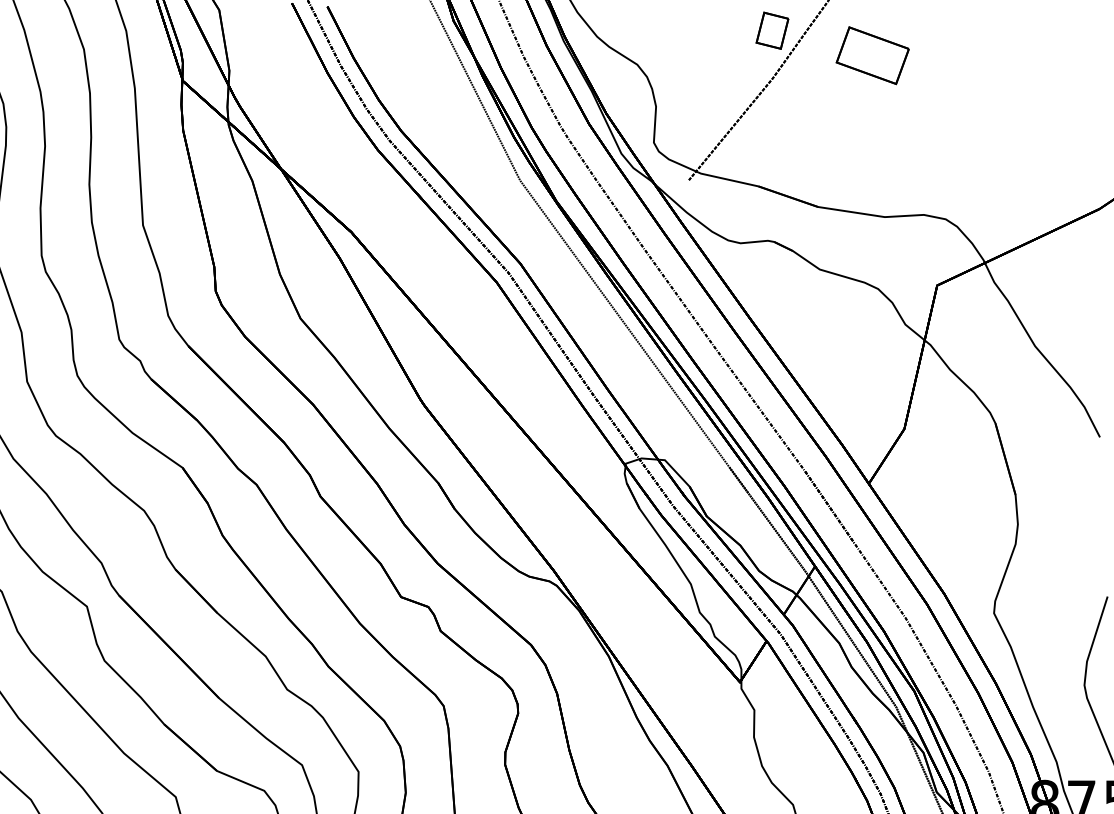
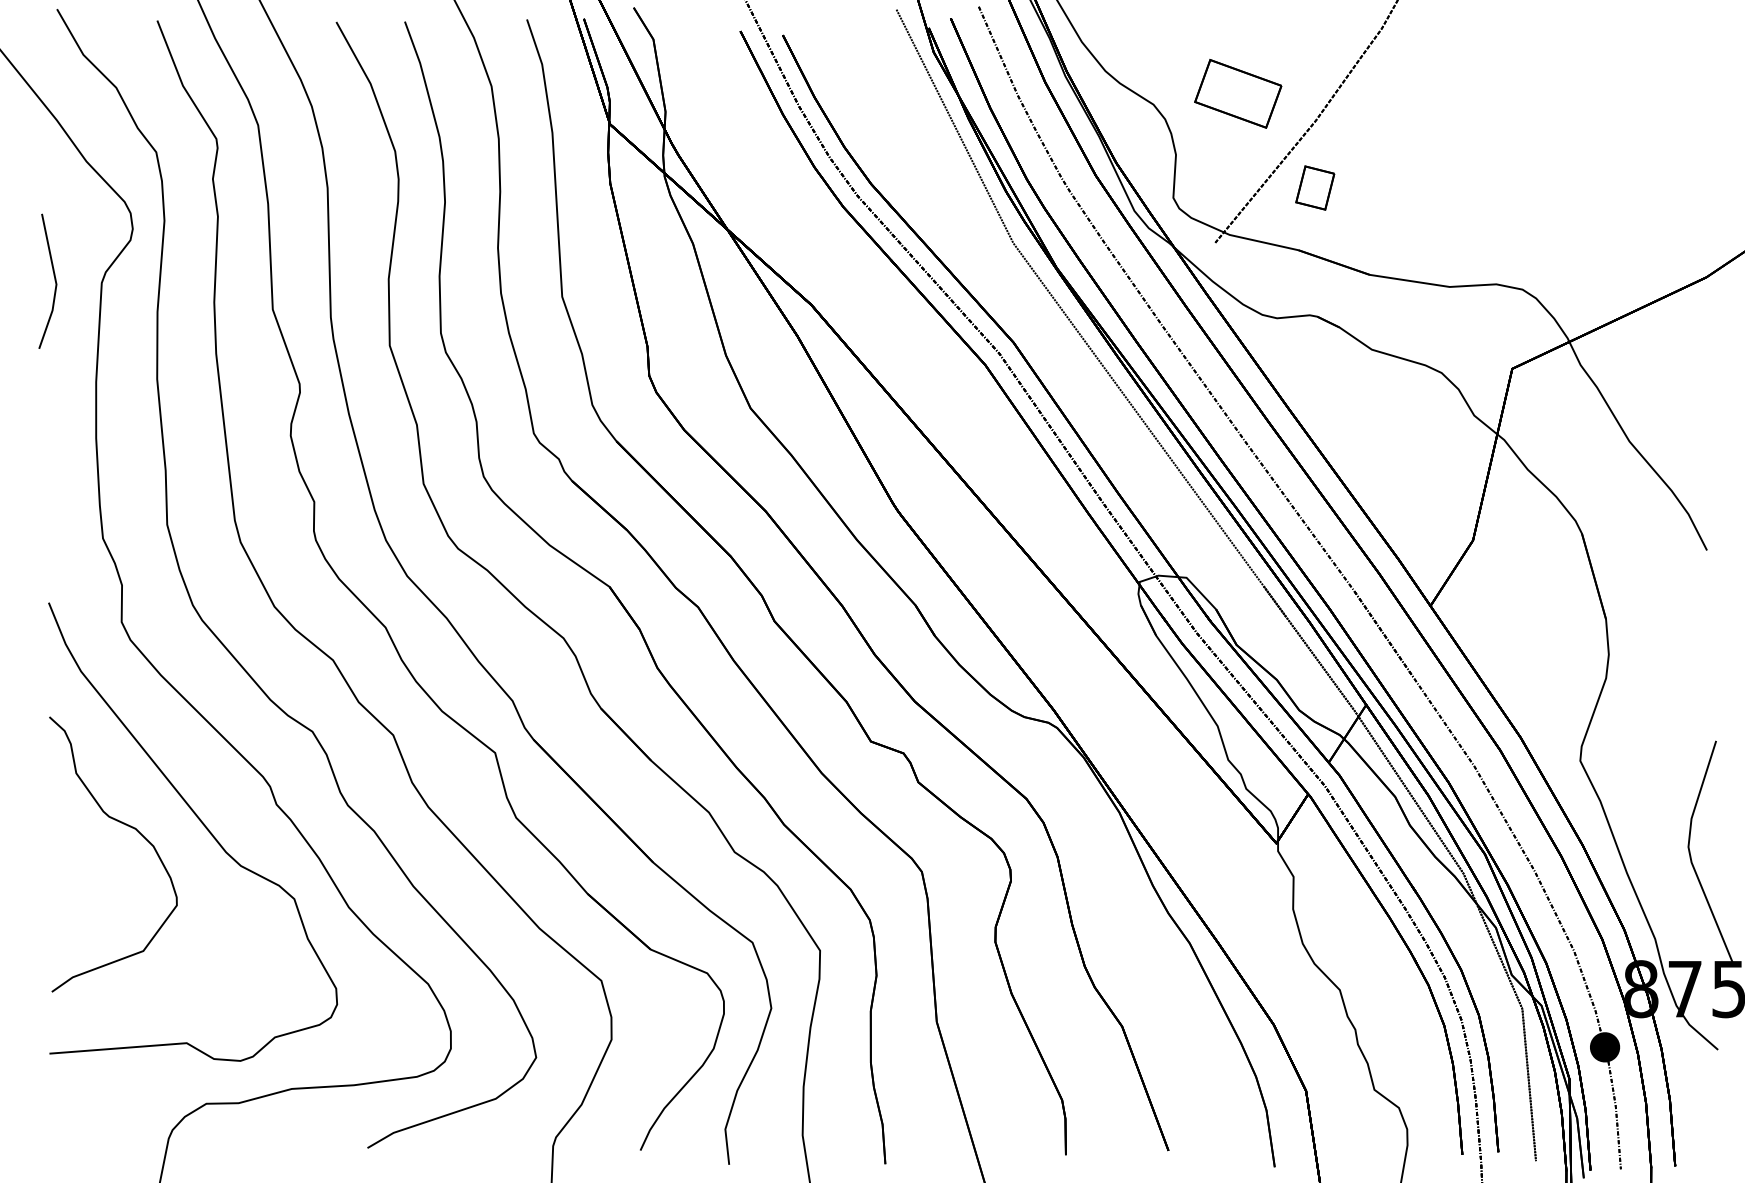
part: (772, 30) -> (1315, 187), moved
part: (873, 55) -> (1238, 93), moved

